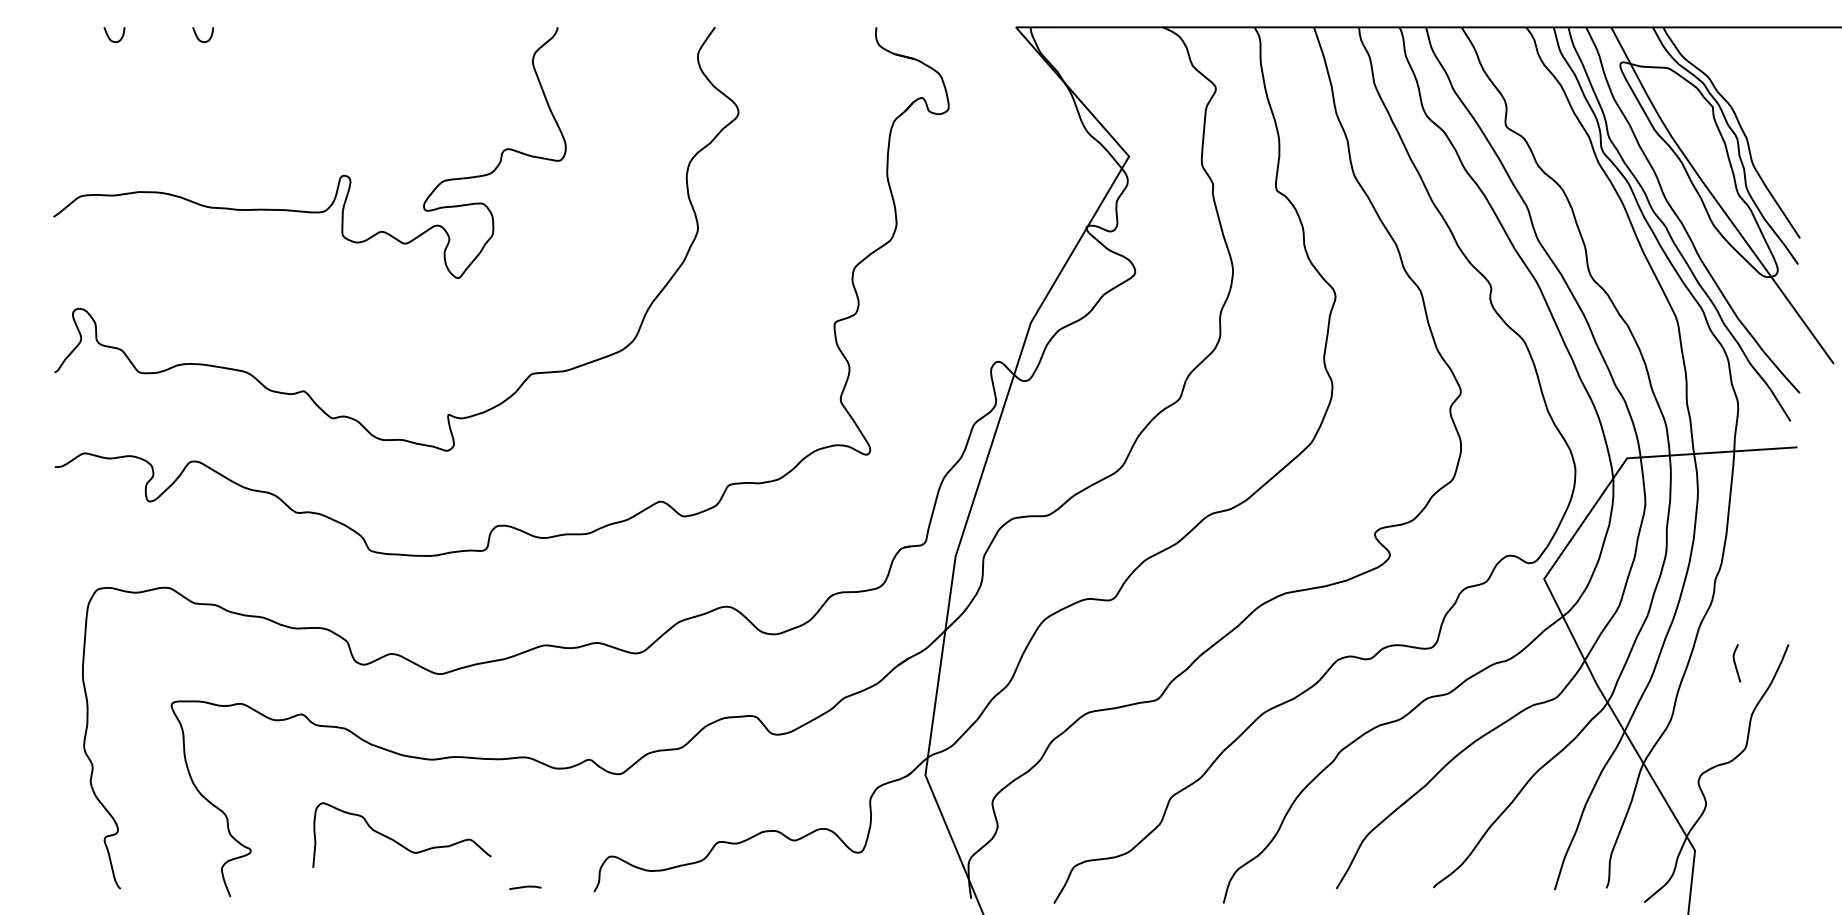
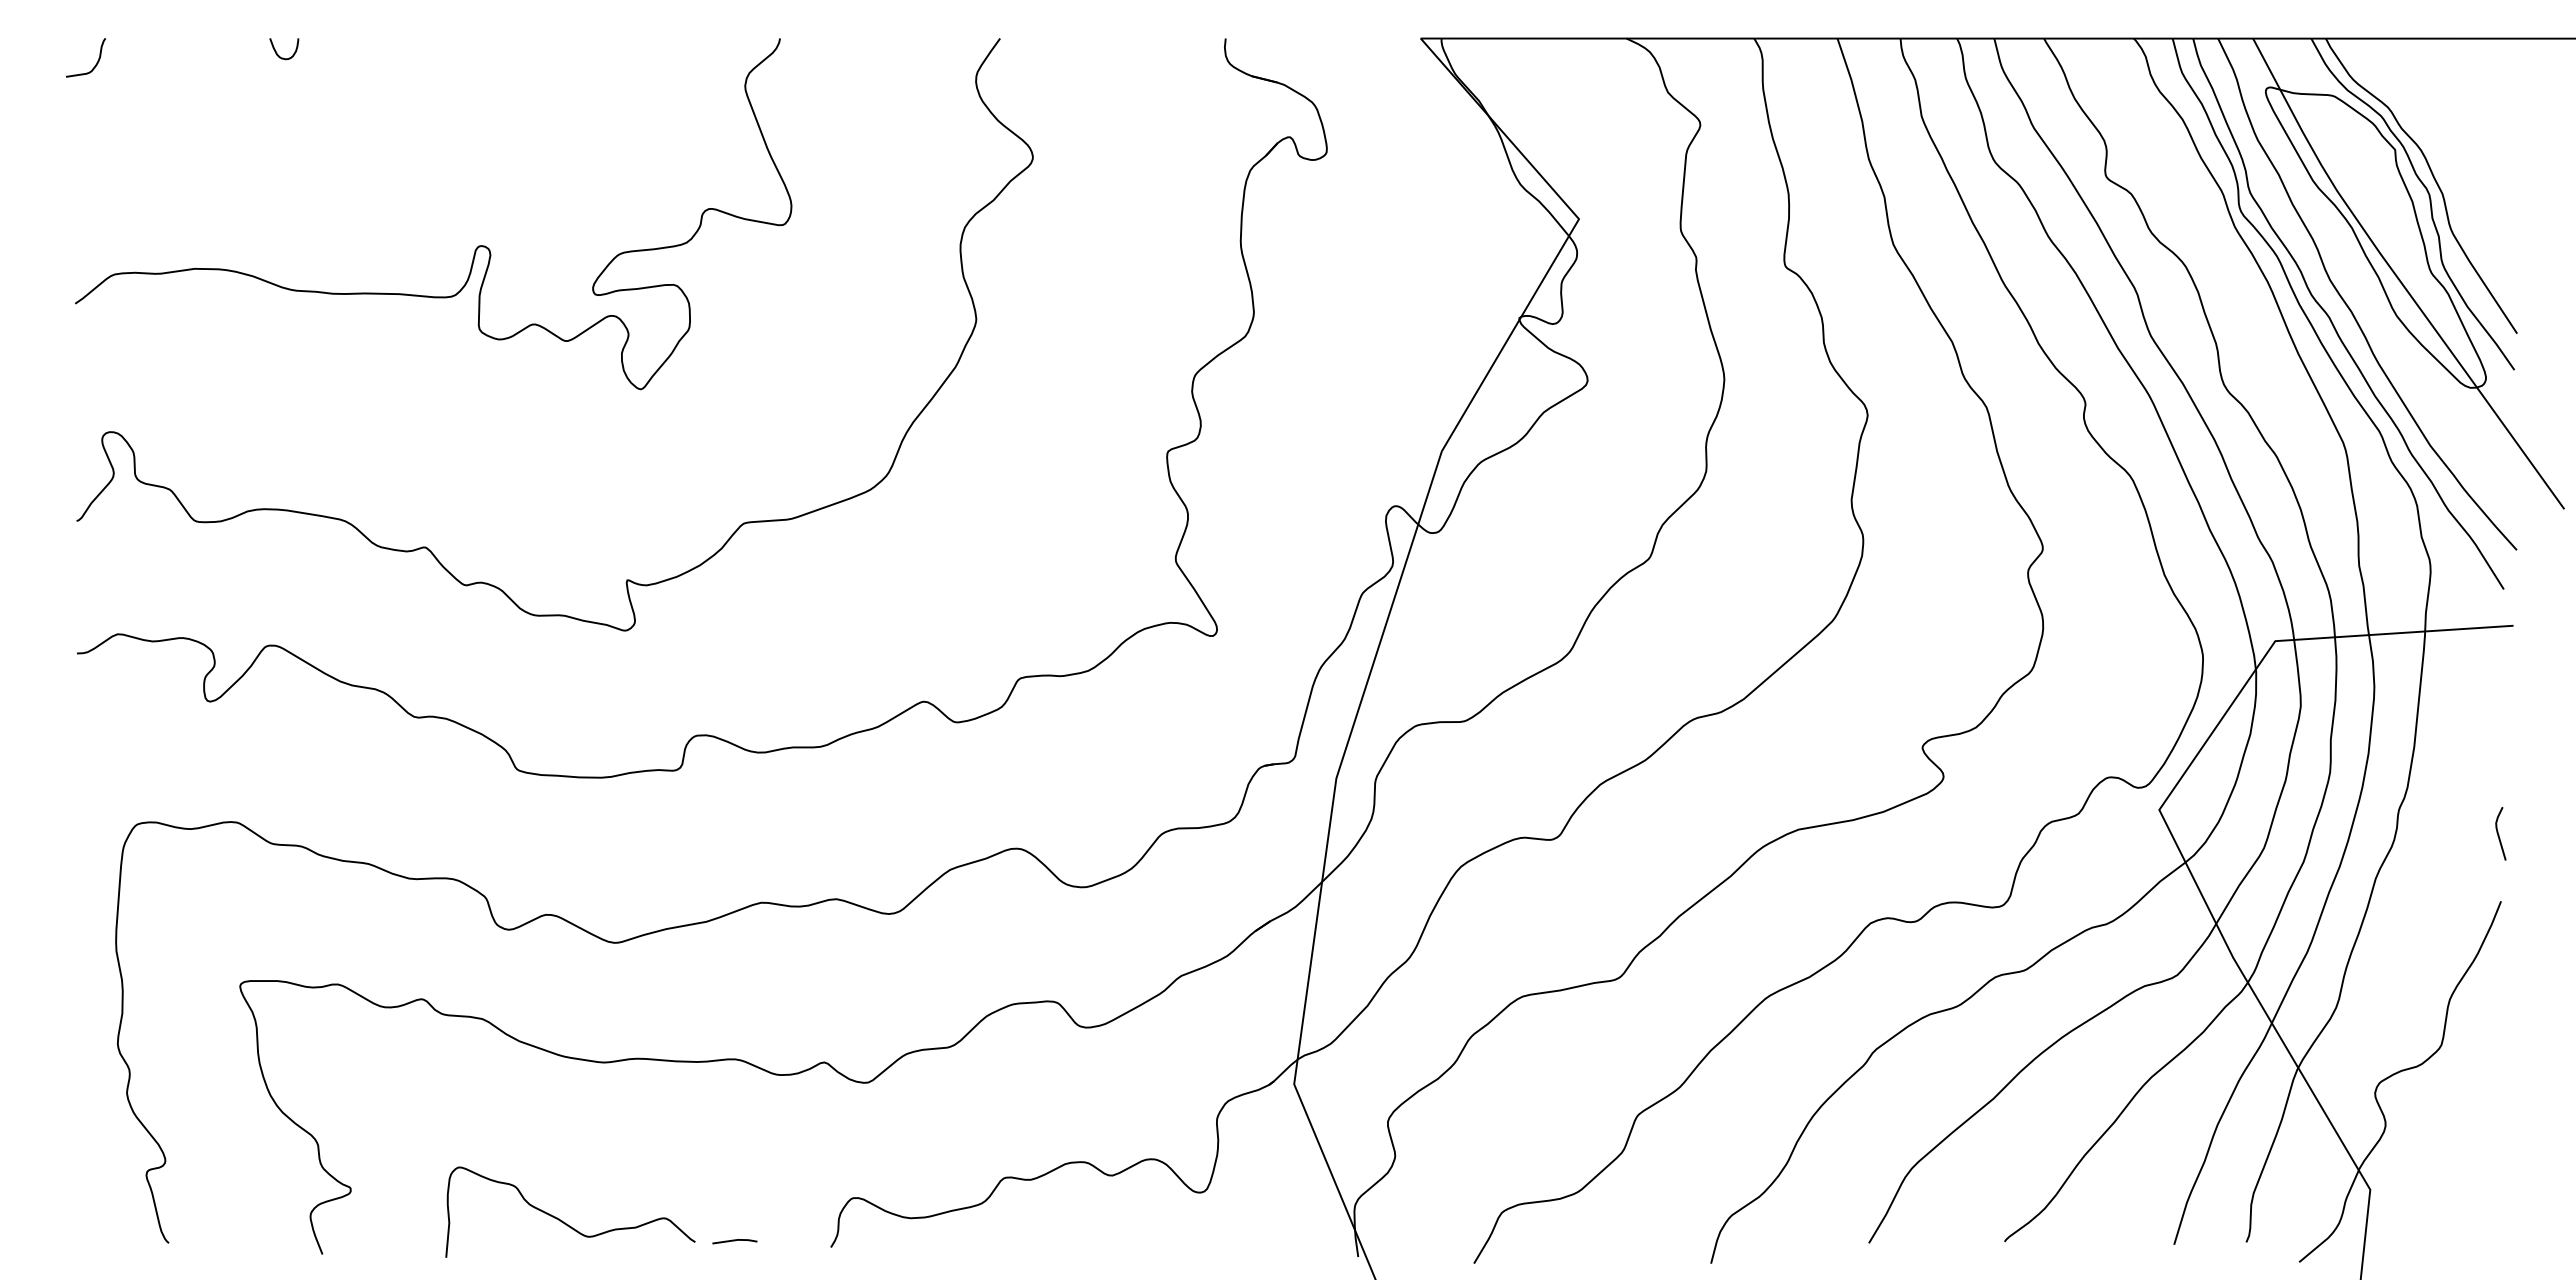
curve: (109, 37) -> (153, 52), removed
curve: (67, 46) -> (94, 65), added
curve: (1735, 663) -> (2499, 834), moved
curve: (396, 841) -> (562, 1220), moved

